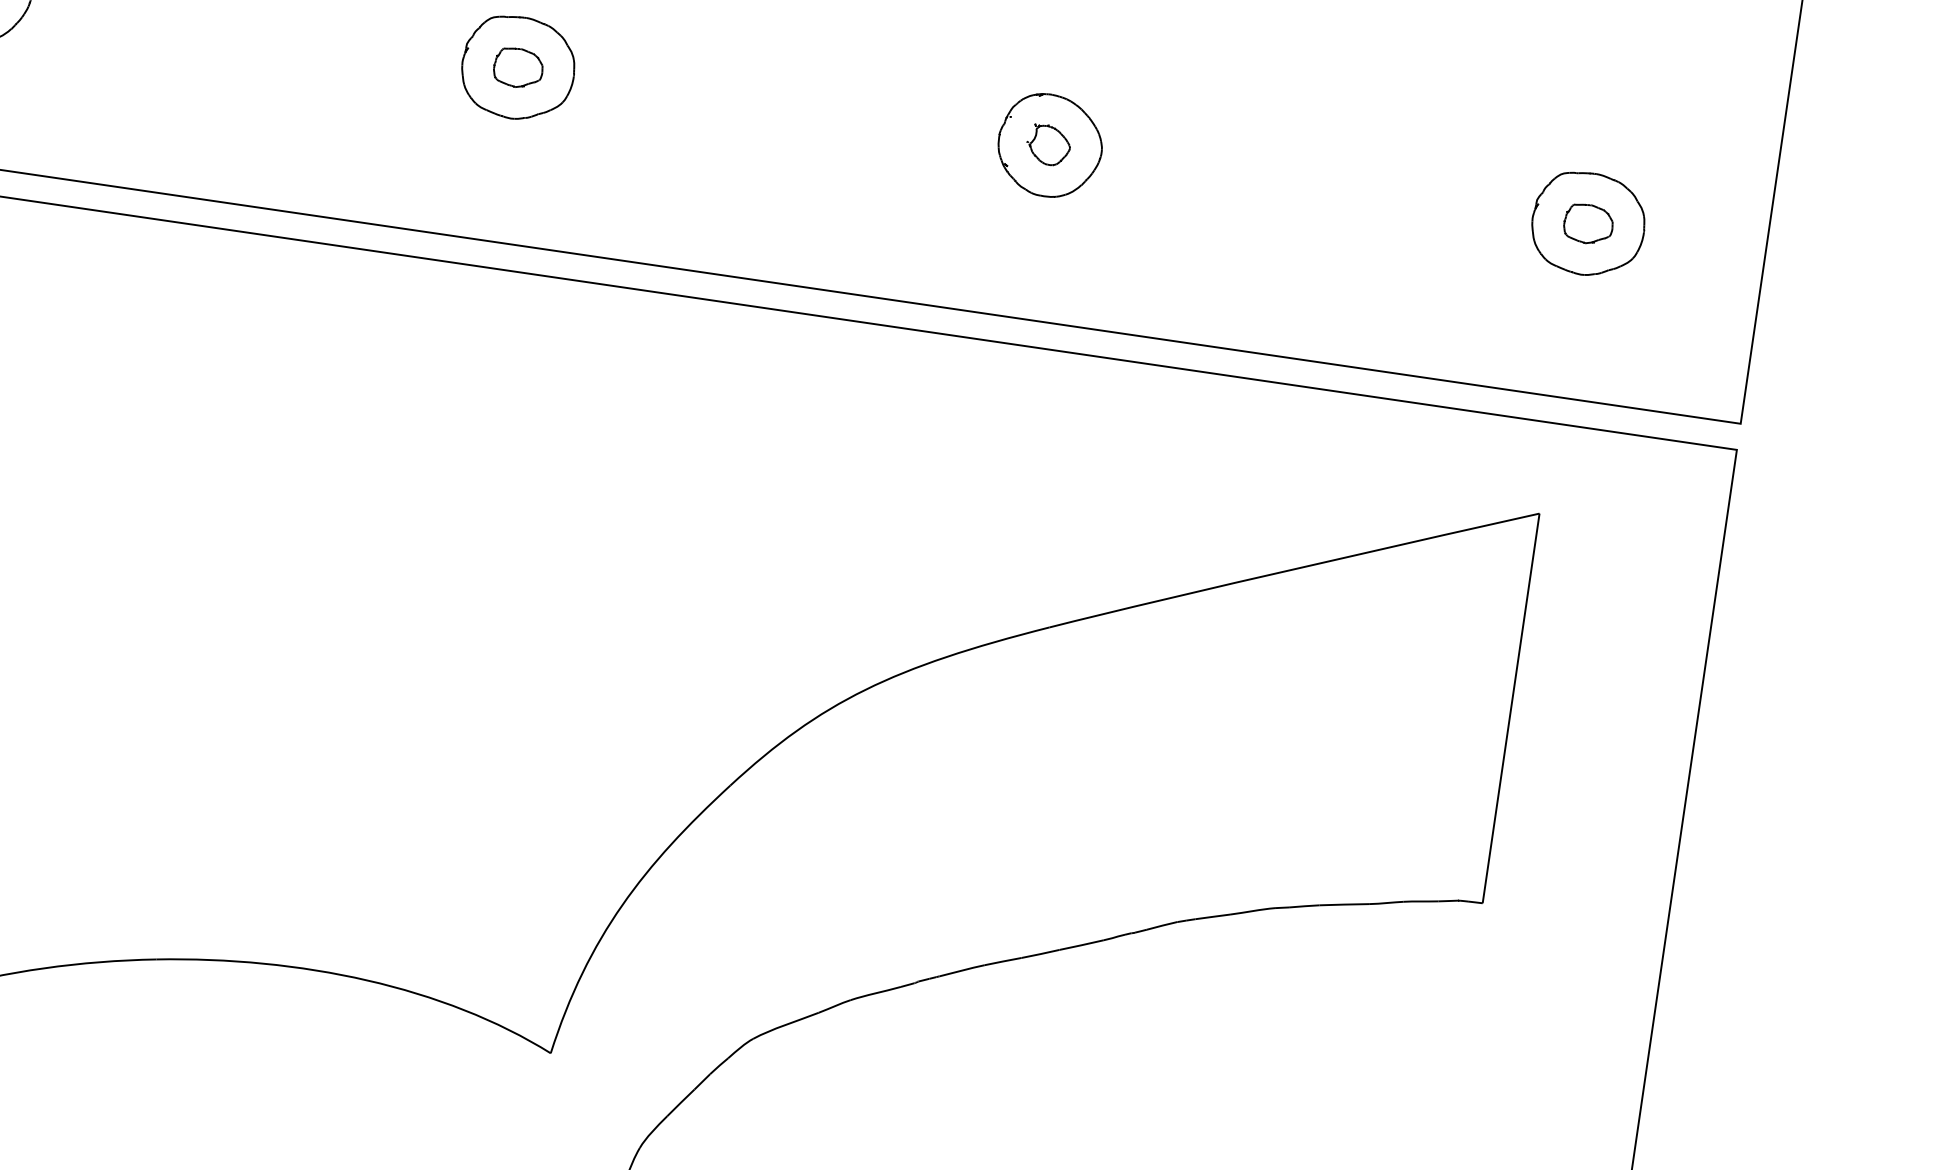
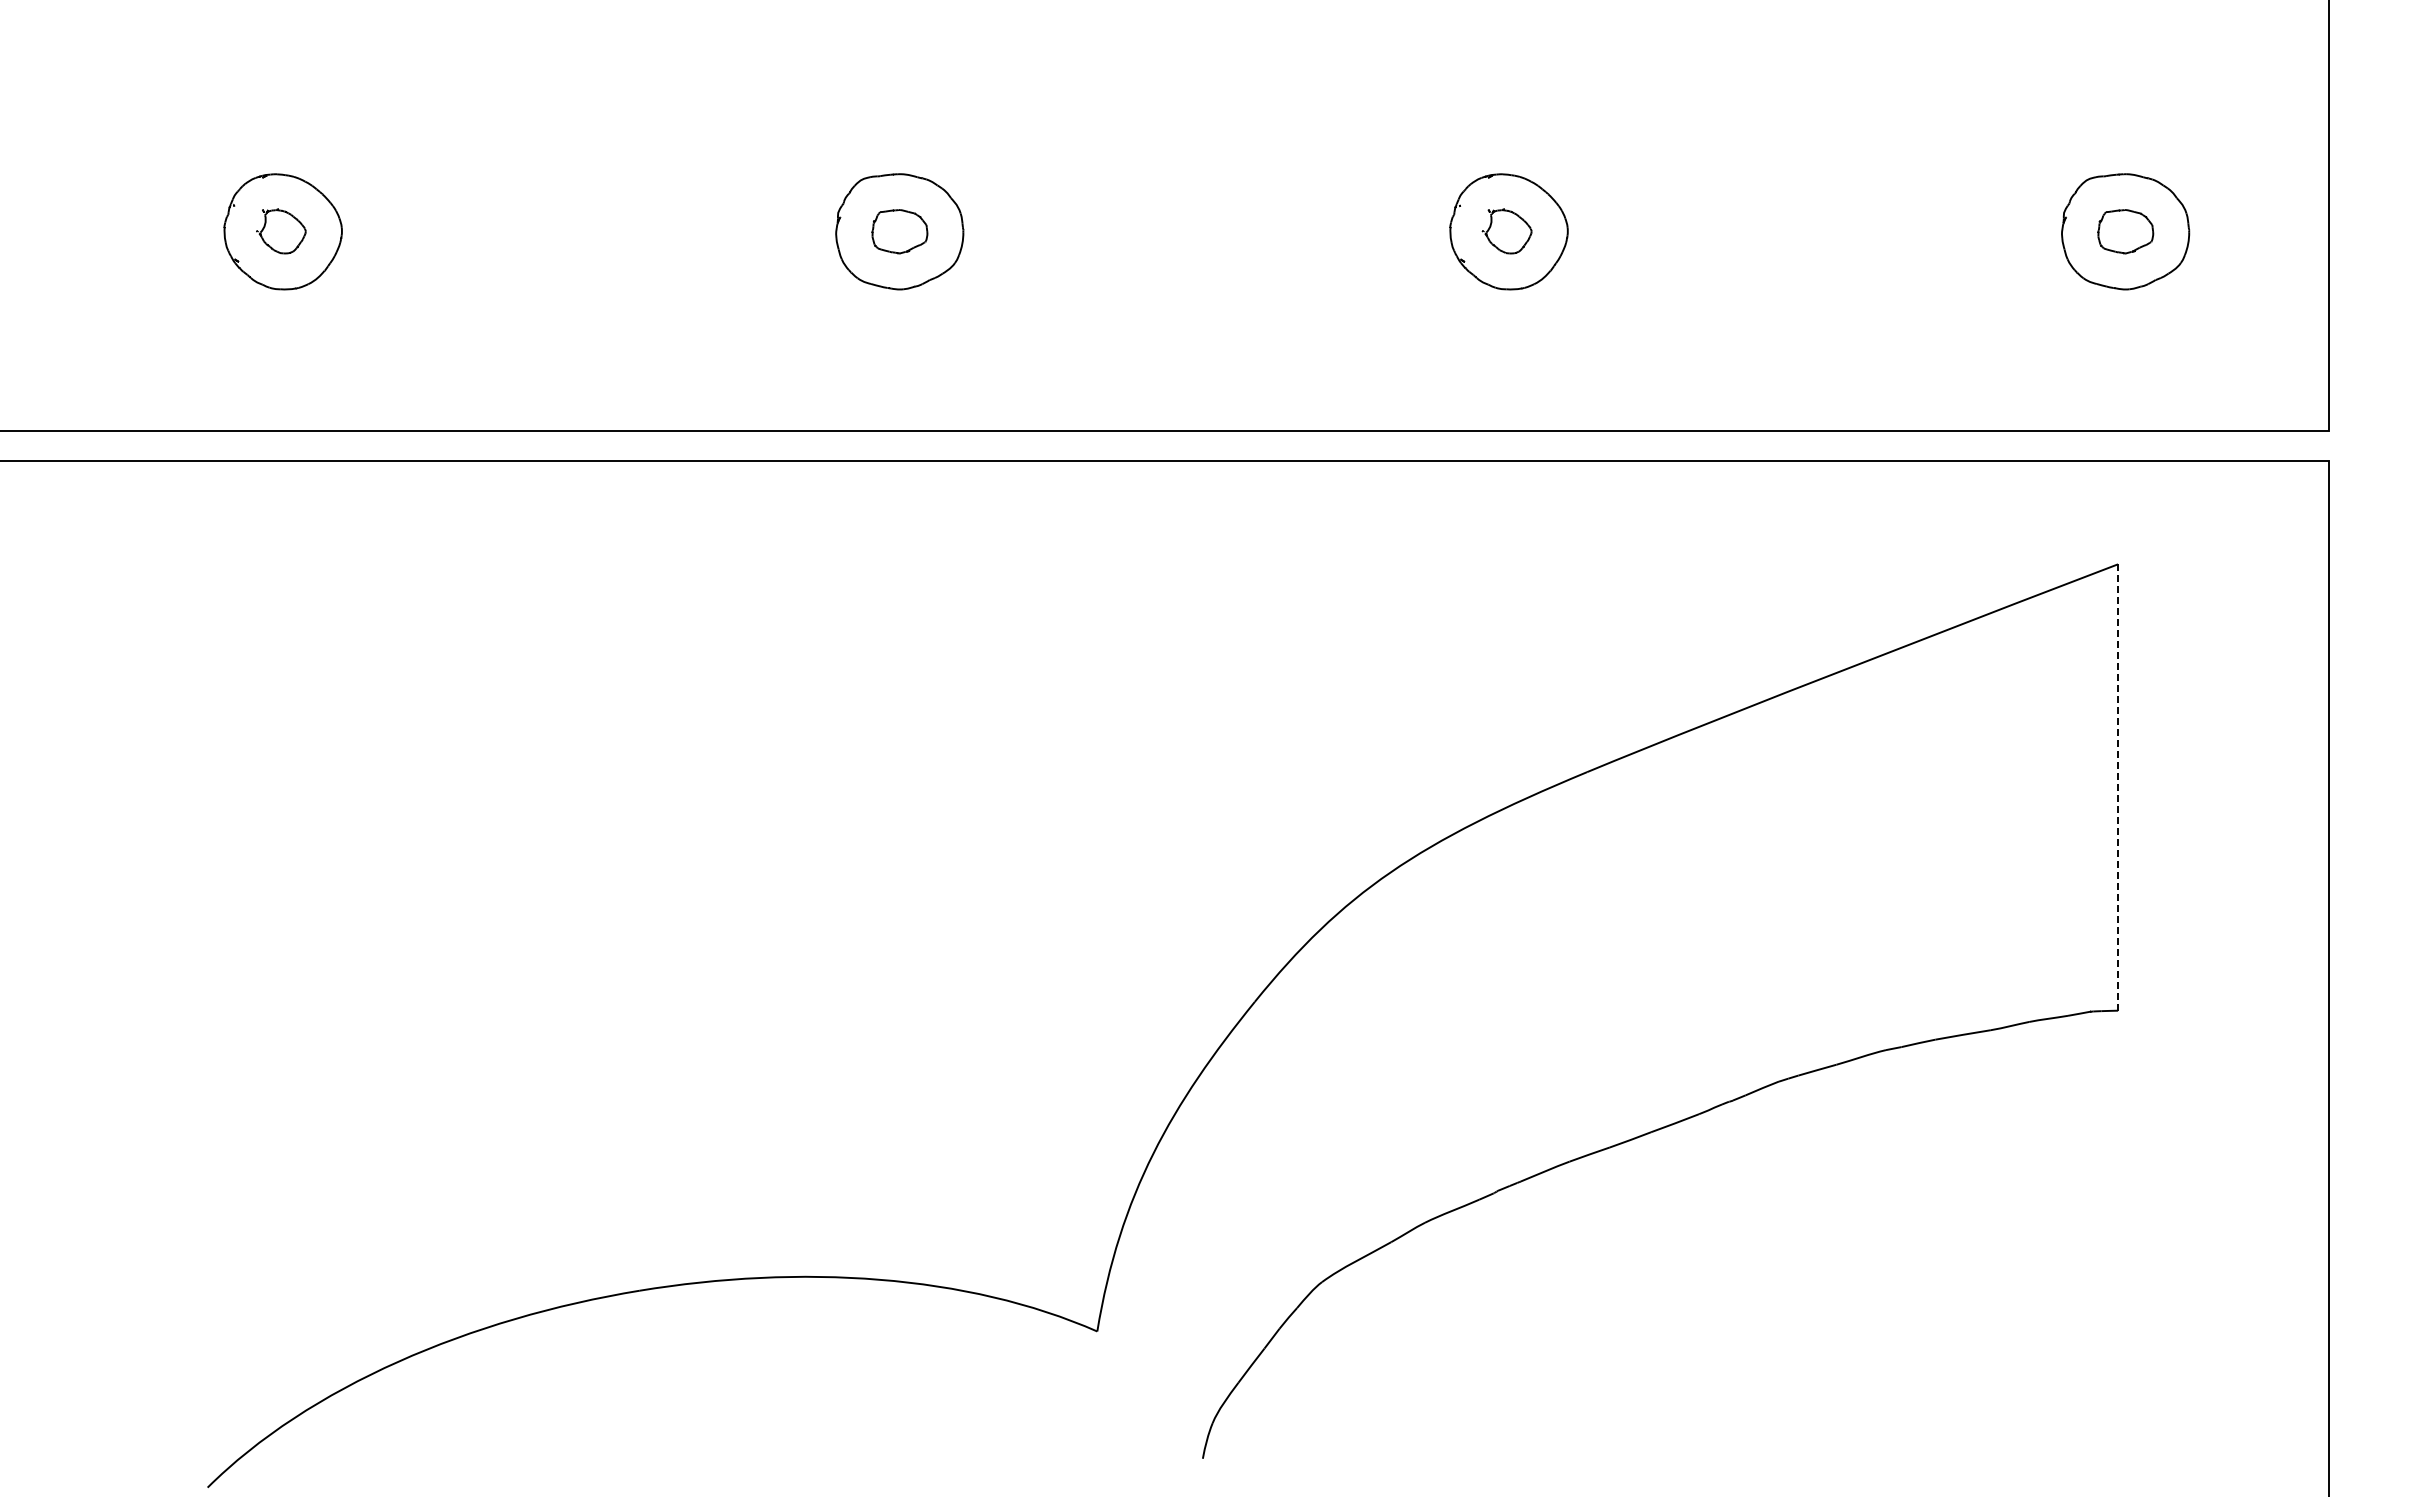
line: (1511, 708) -> (2118, 787), solid -> dashed

